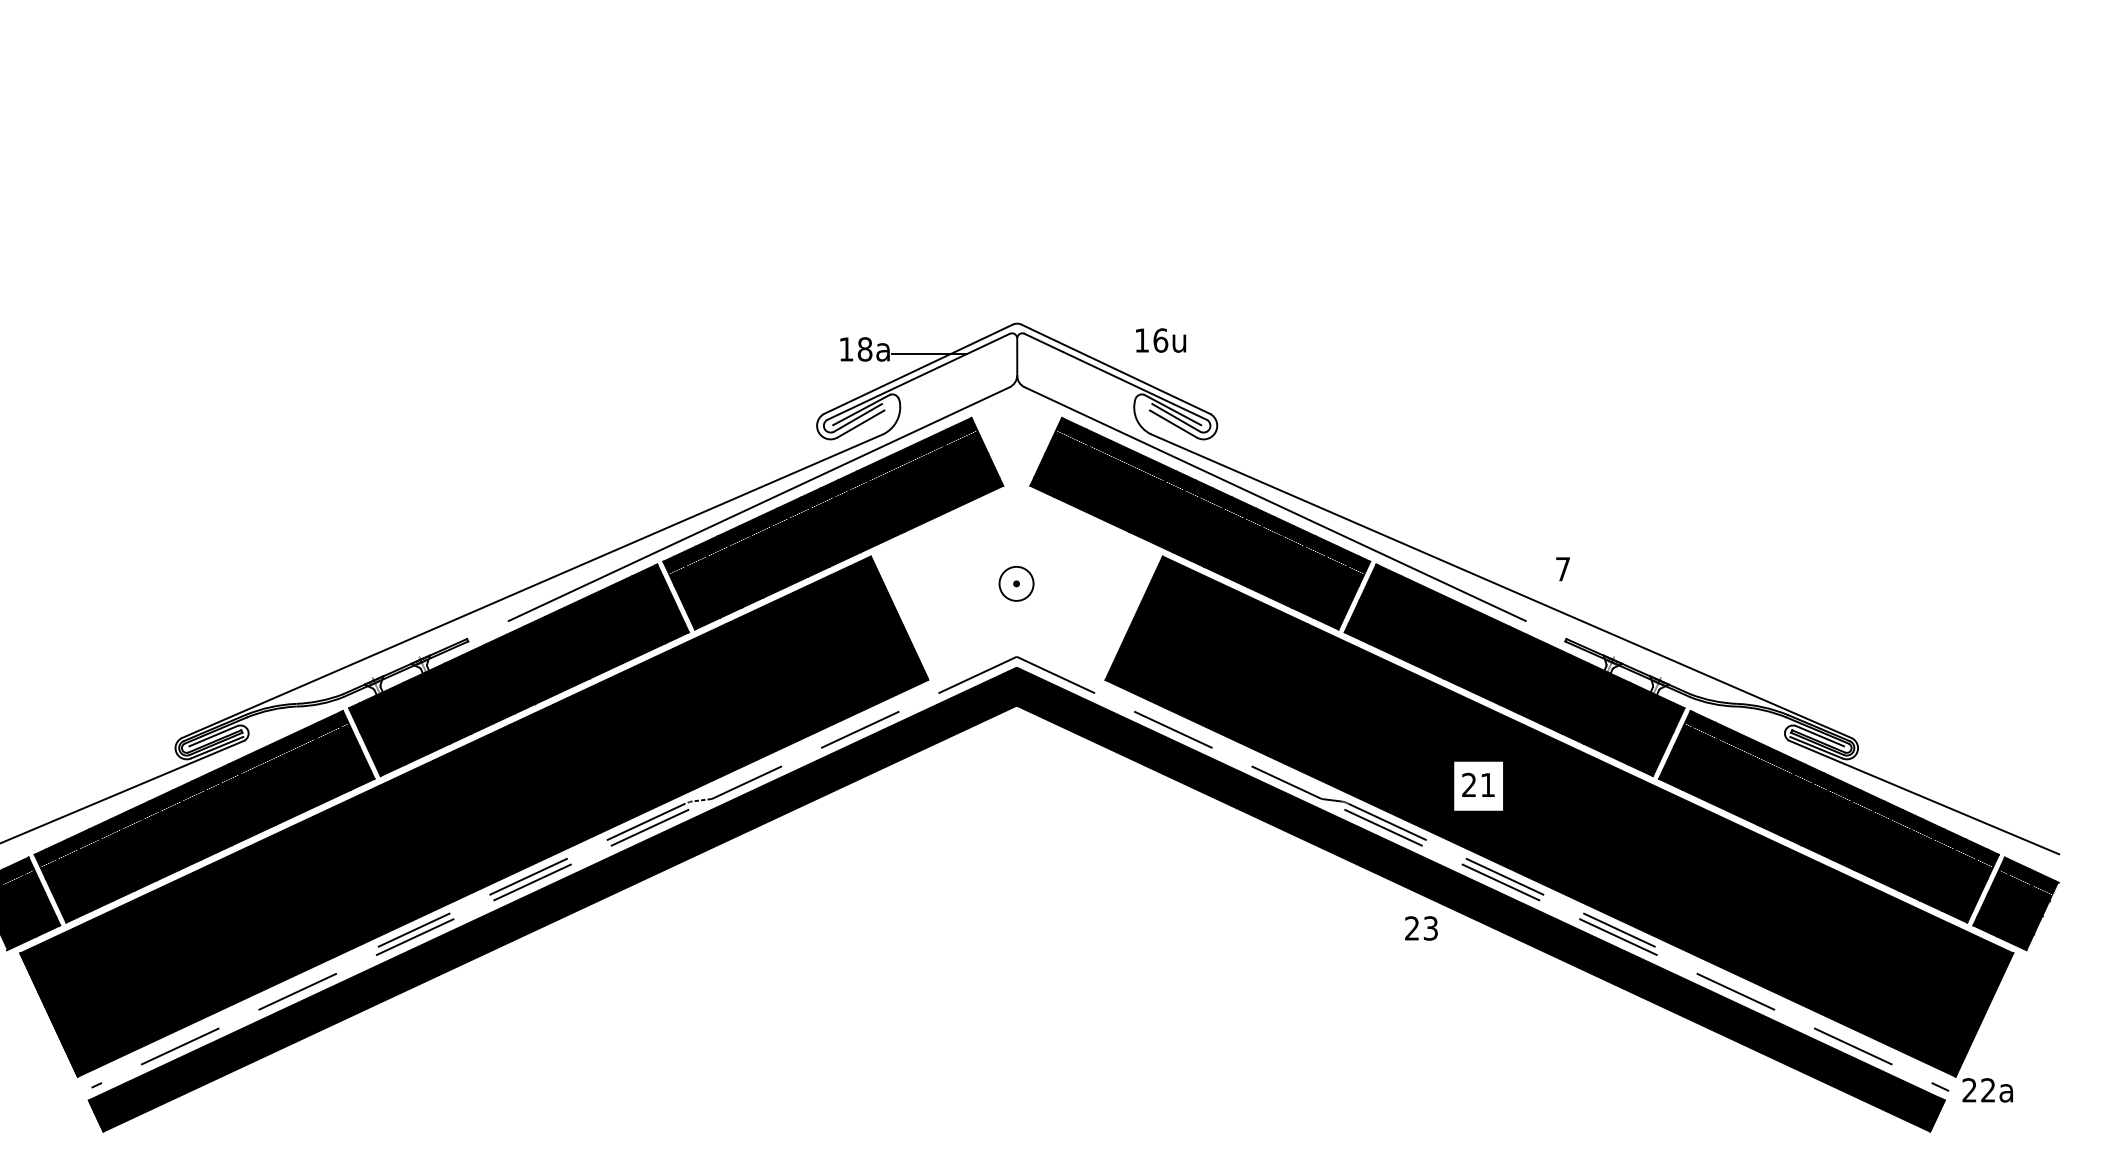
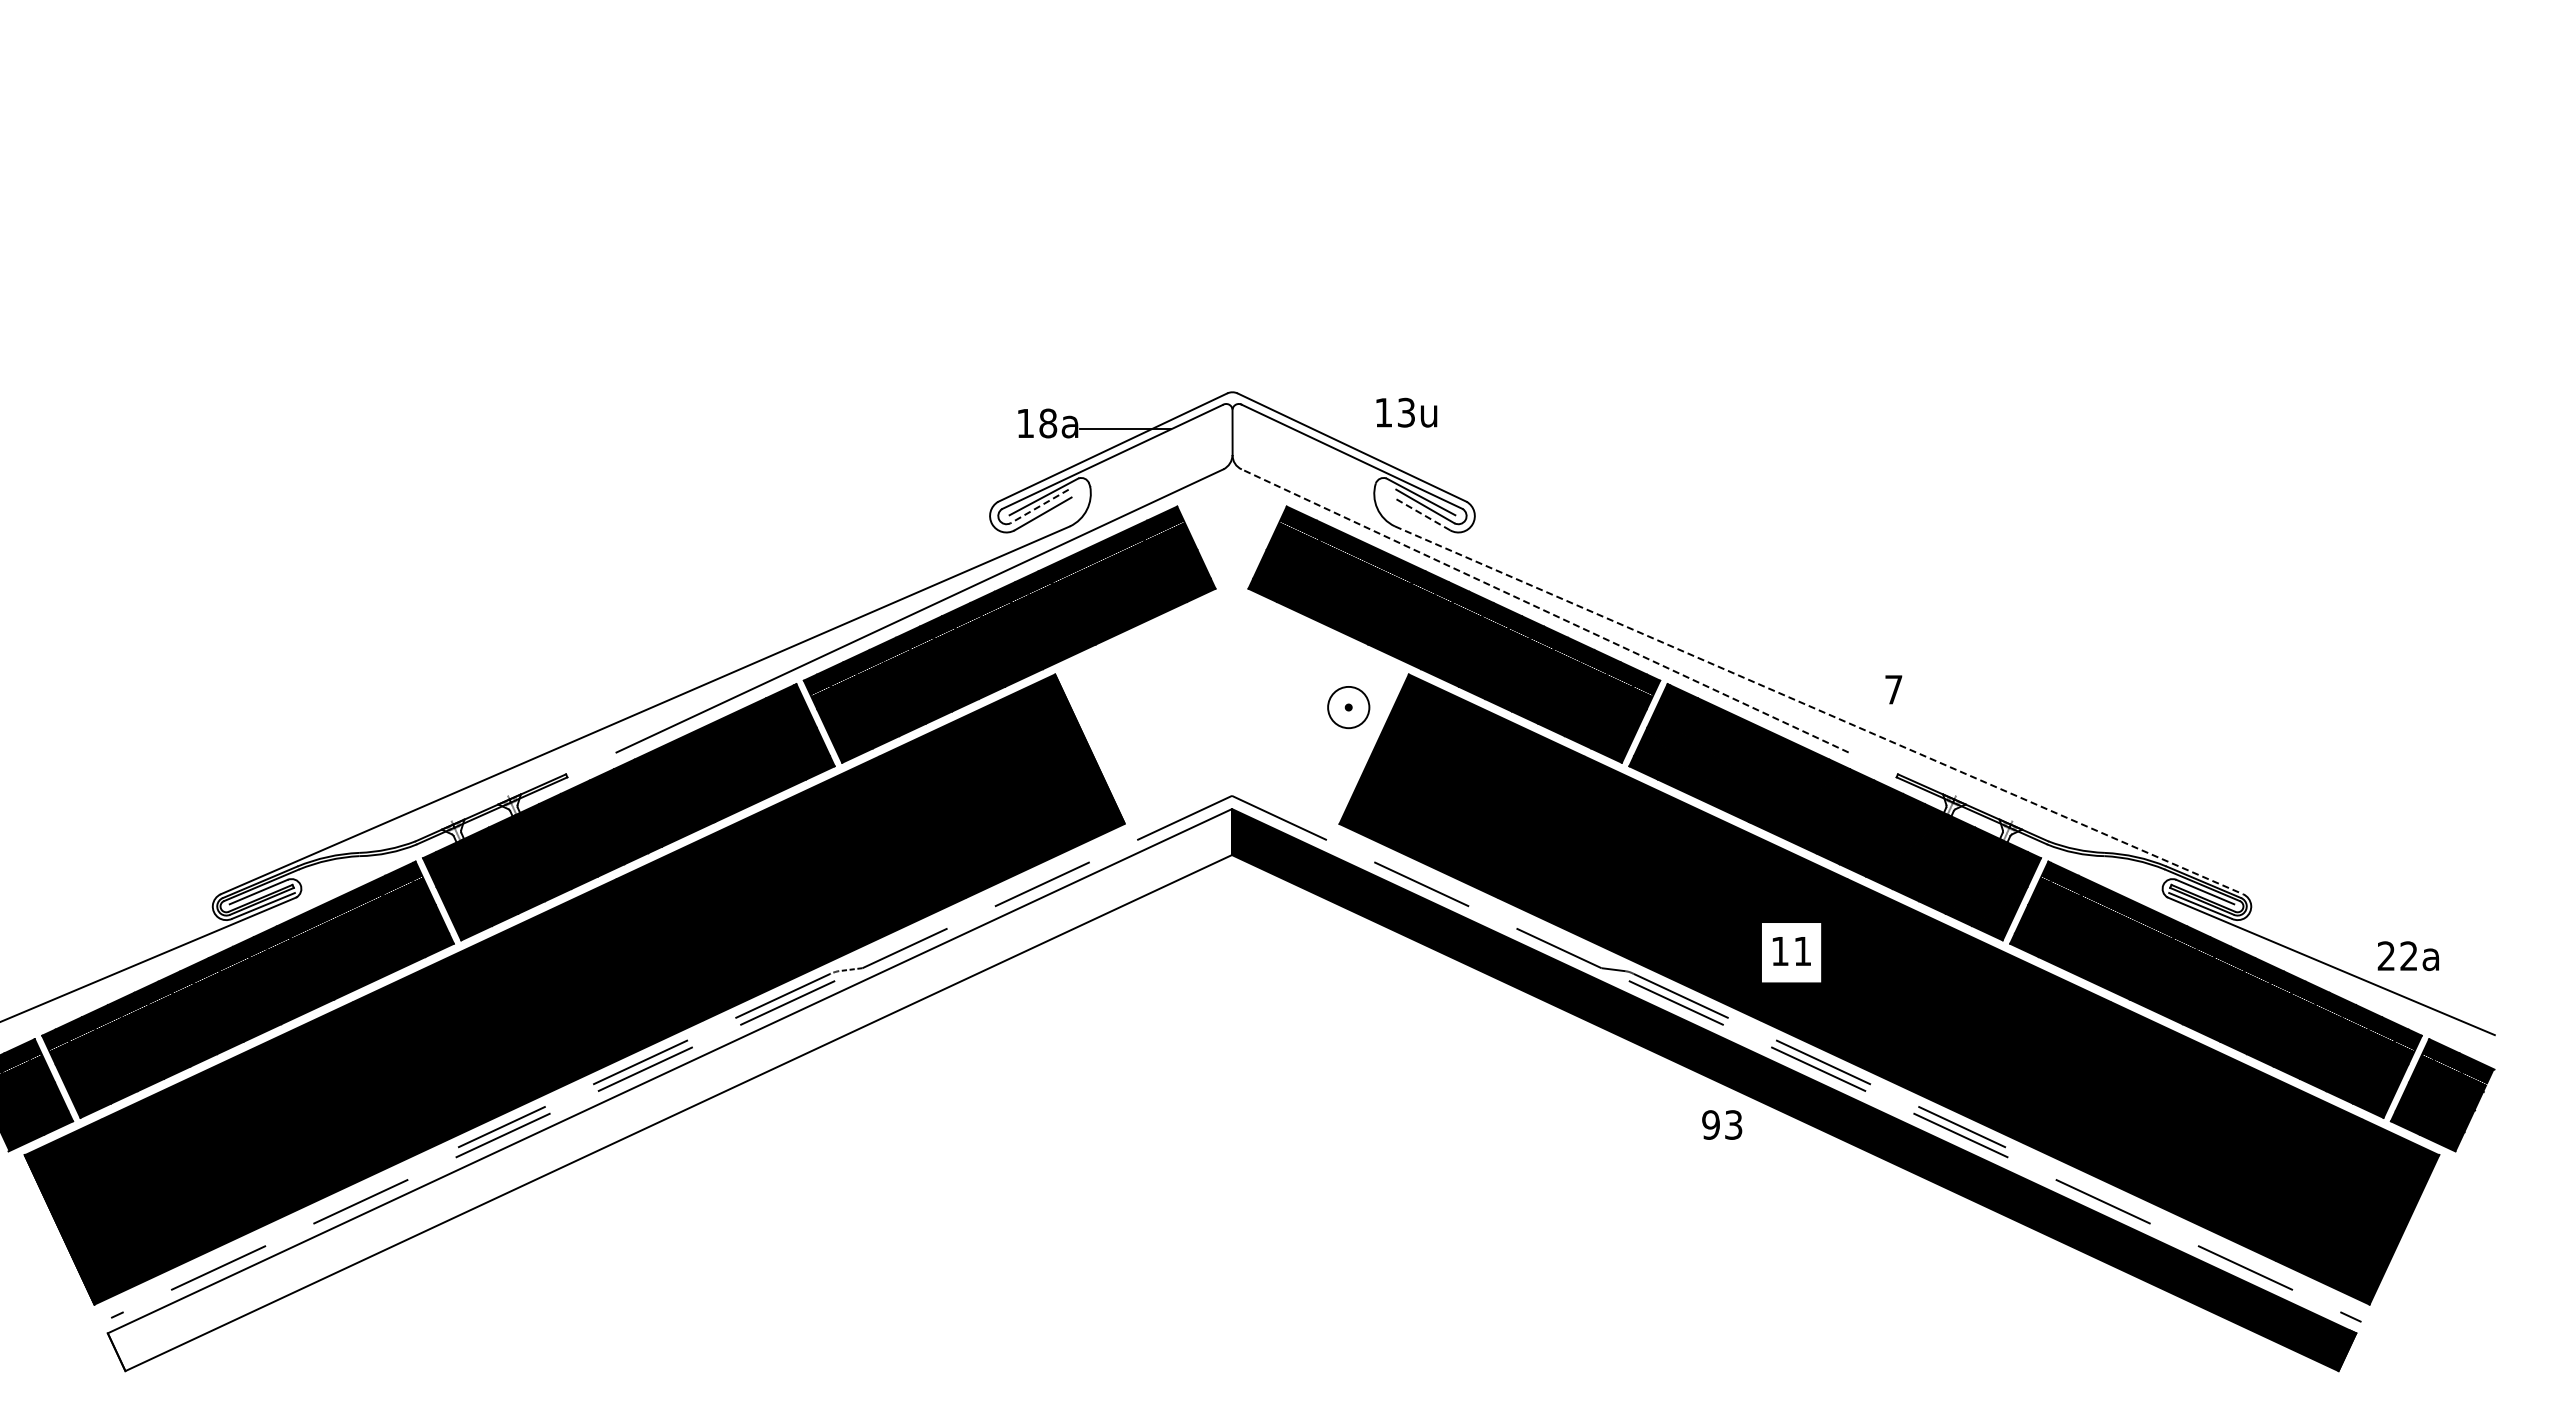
text: (1160, 340) -> (1406, 412), 16u -> 13u
line: (857, 417) -> (1039, 506), solid -> dashed
line: (1173, 423) -> (1421, 513), solid -> dashed
line: (1275, 503) -> (1545, 610), solid -> dashed
part: (1016, 583) -> (1348, 707), moved
line: (1501, 586) -> (1819, 710), solid -> dashed
text: (1468, 784) -> (1779, 950), 21 -> 11
fill: (552, 899) -> (669, 1090), removed
text: (1411, 928) -> (1710, 1124), 23 -> 93
text: (1987, 1090) -> (2407, 956), moved

